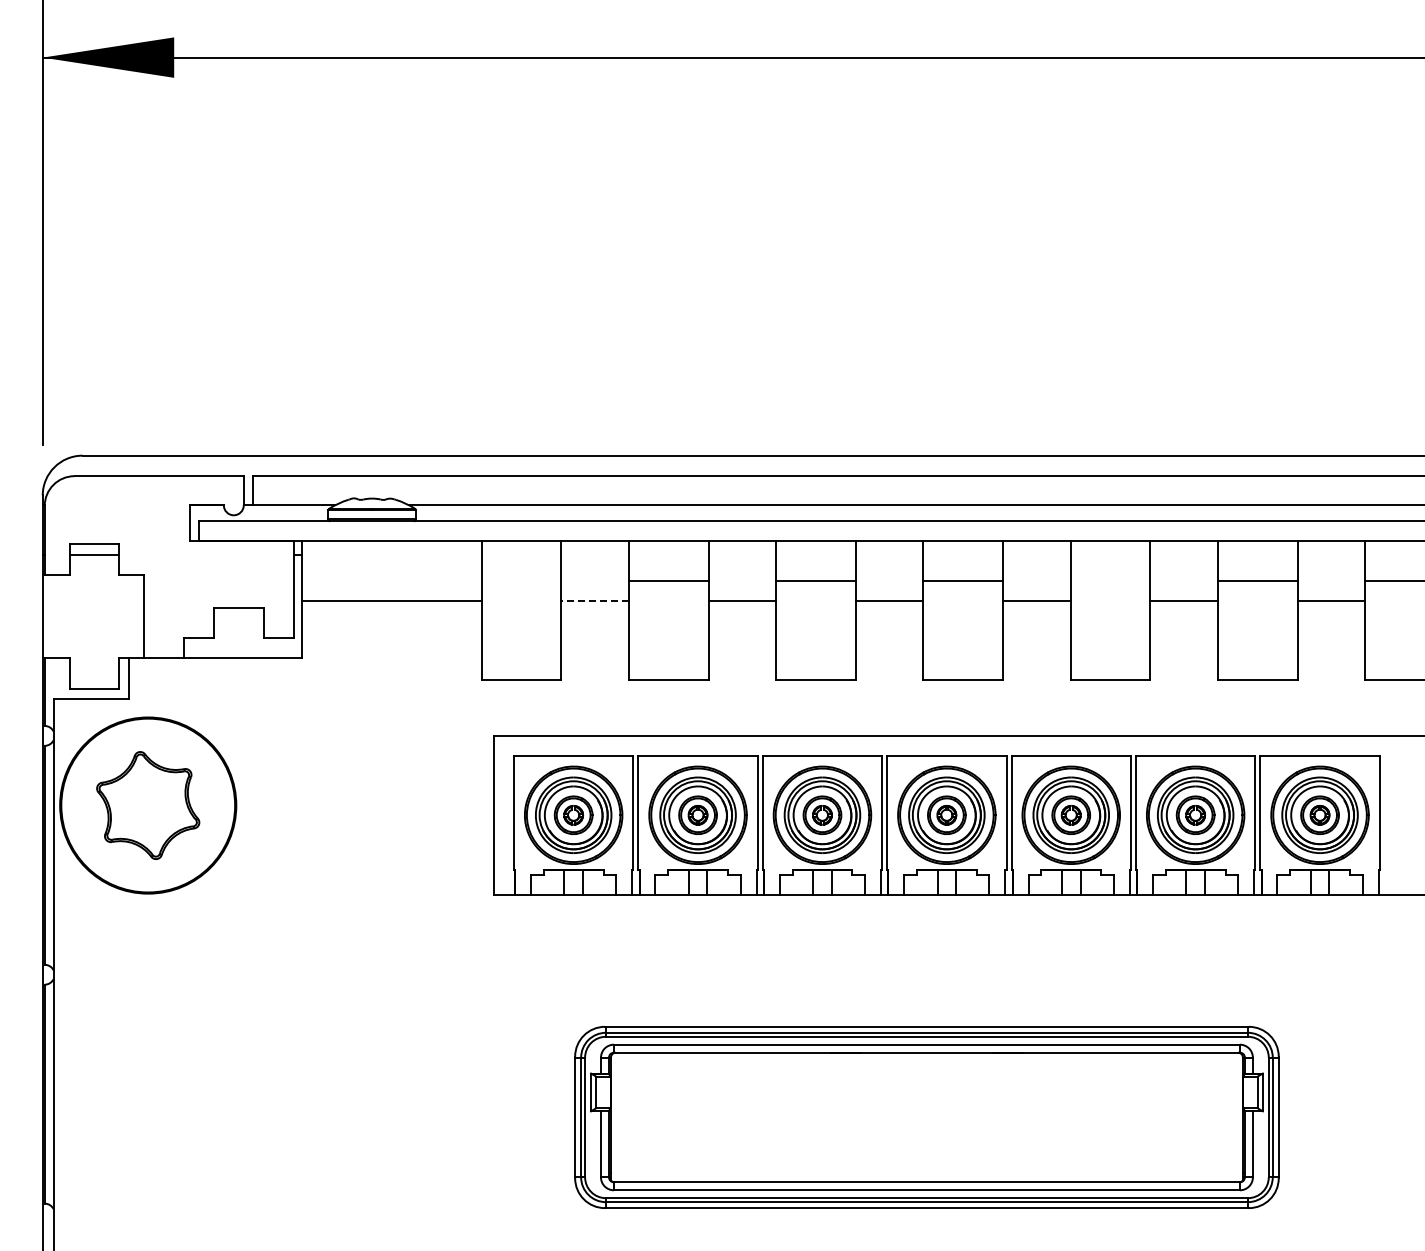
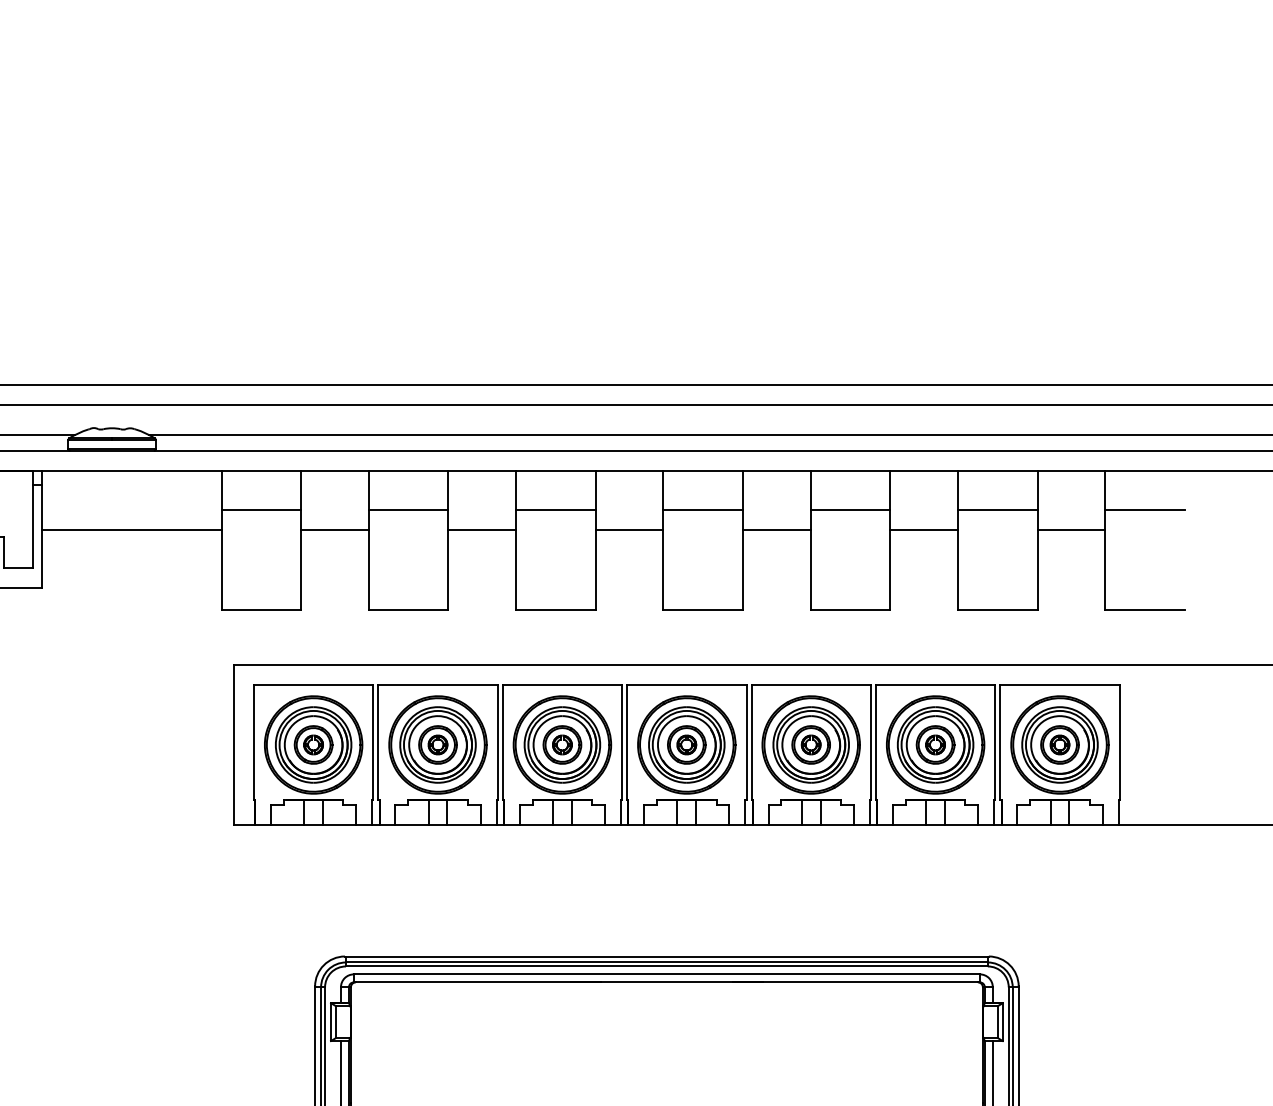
line: (521, 580) -> (261, 510), added
line: (1110, 580) -> (850, 510), added
line: (595, 600) -> (335, 530), dashed -> solid

